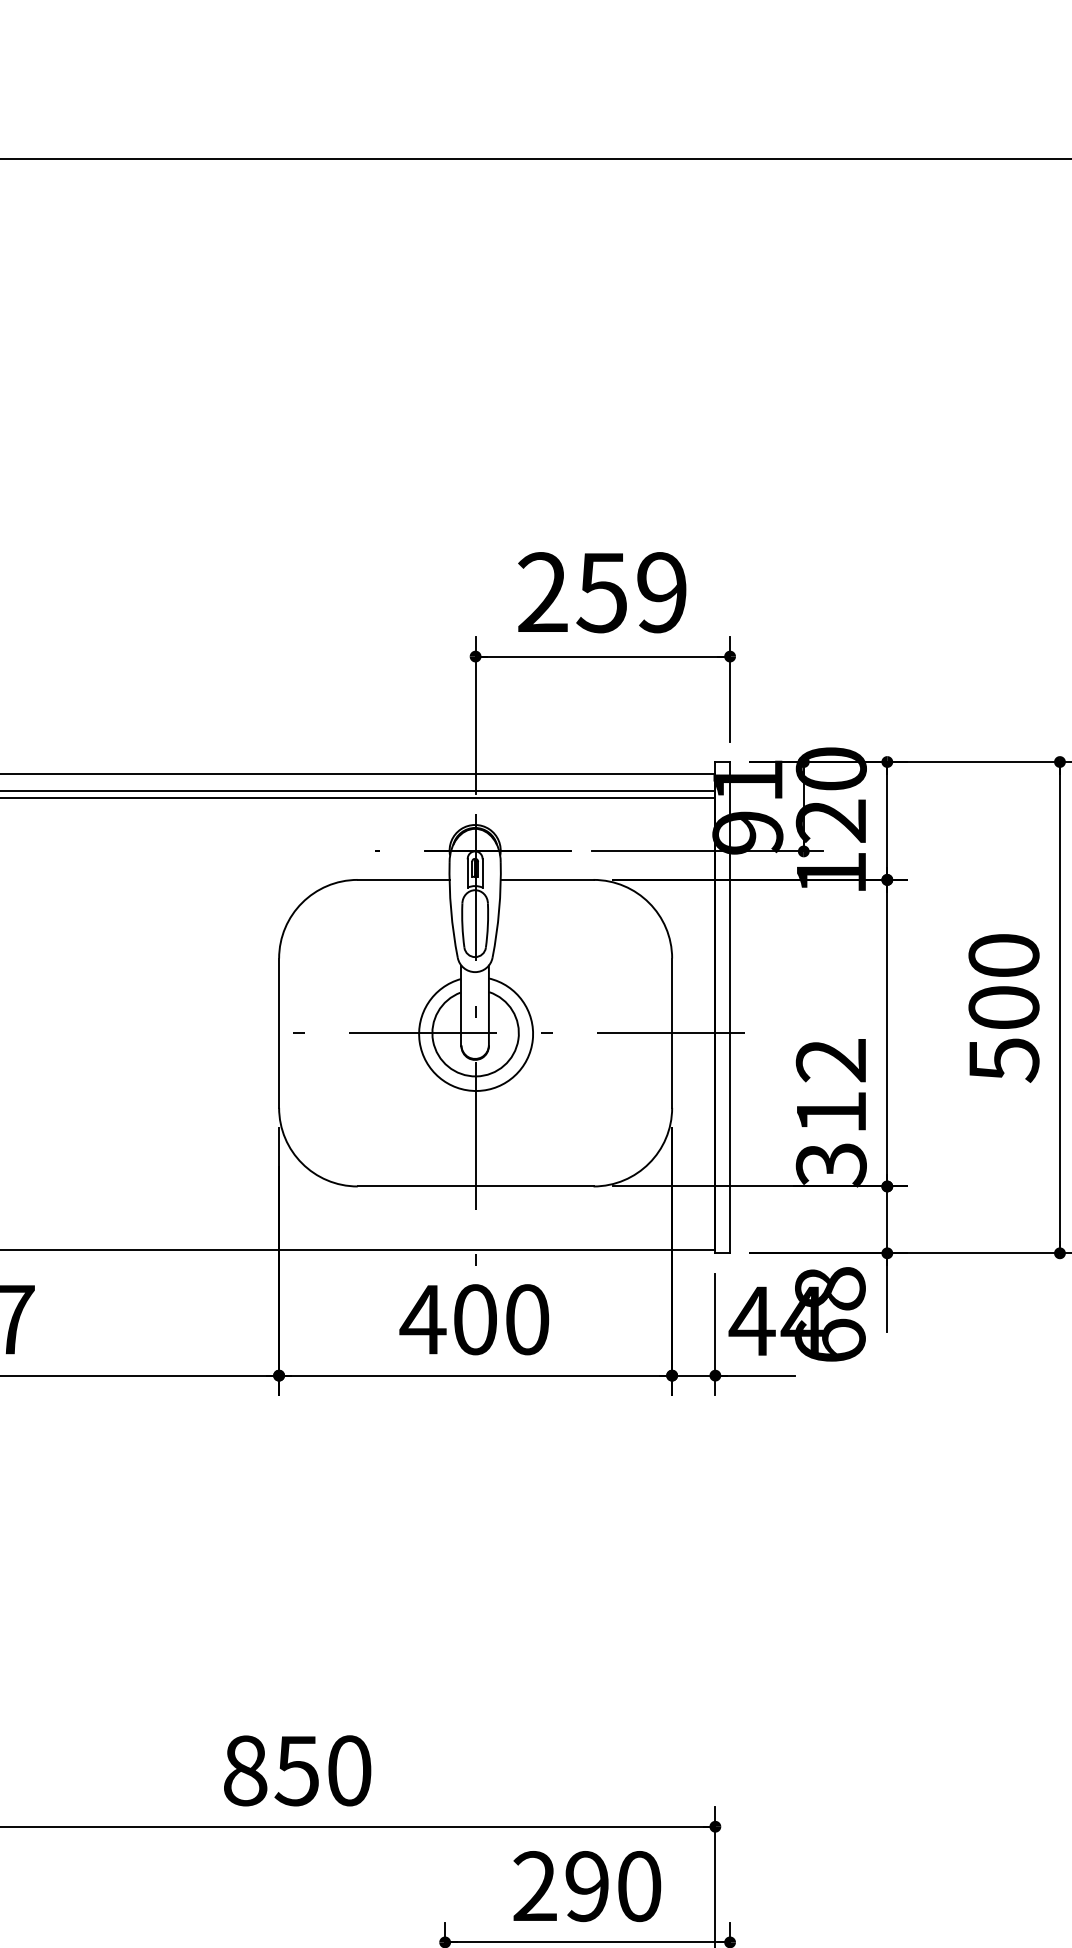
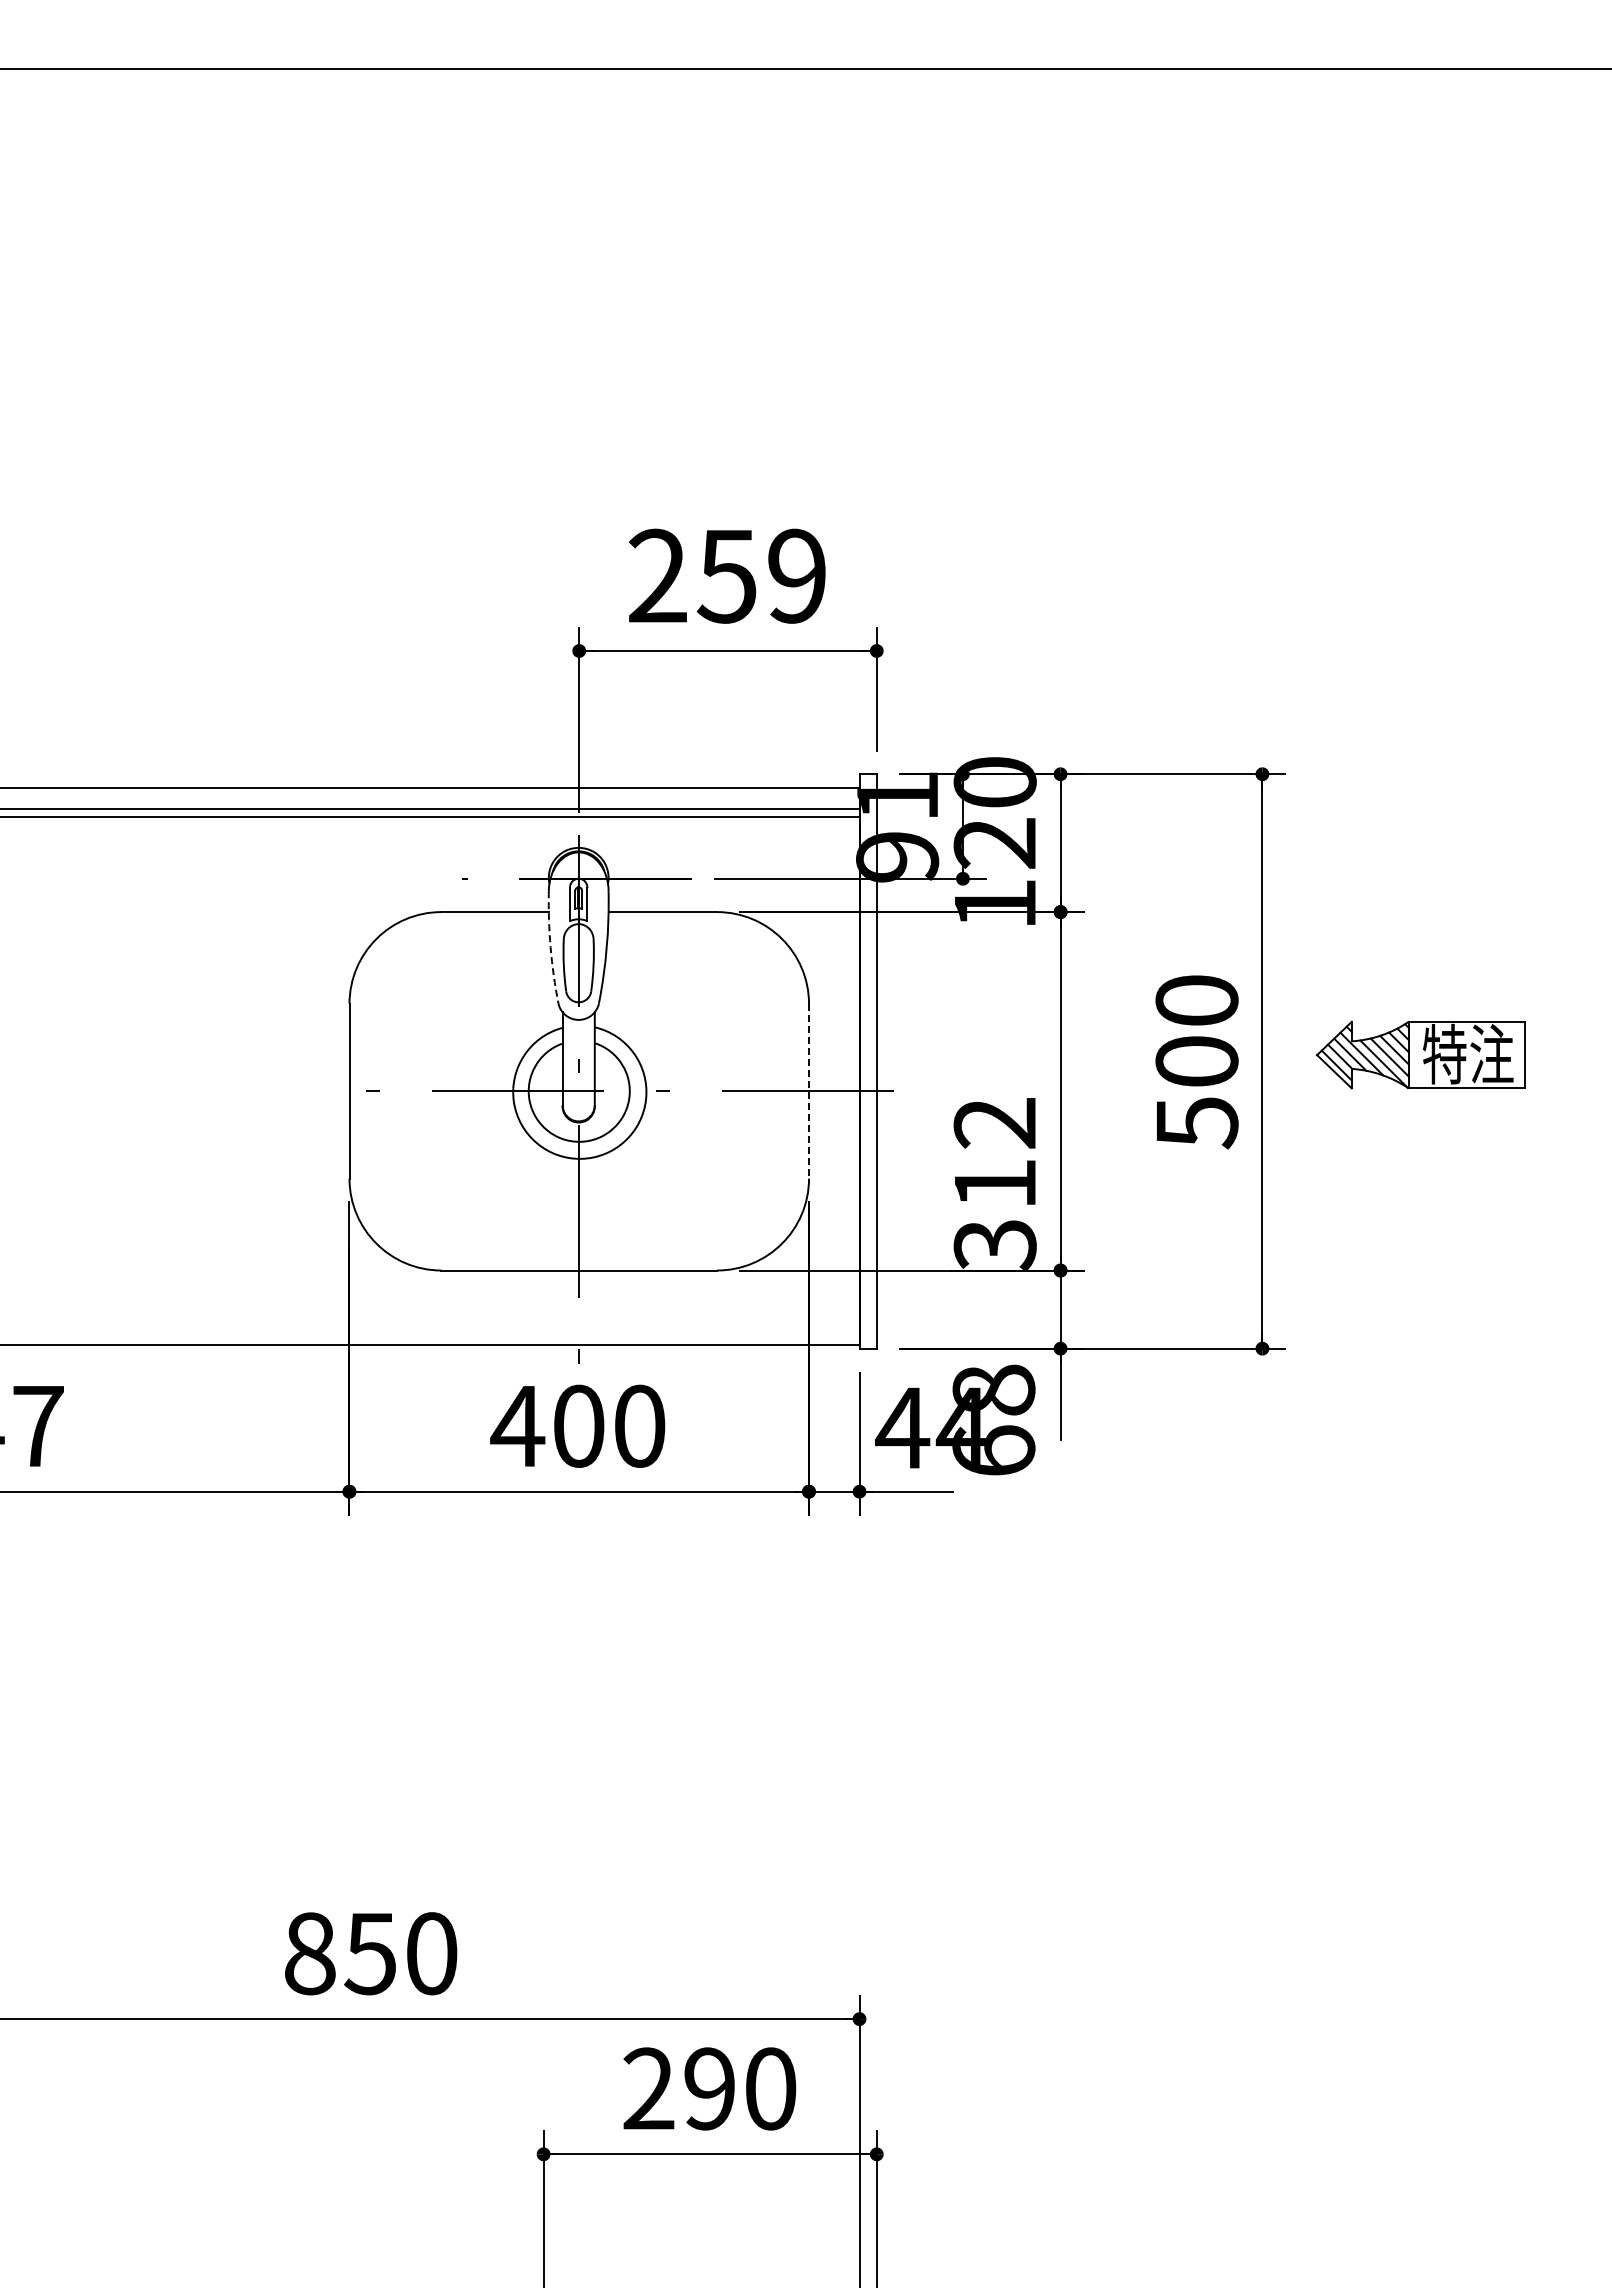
arc: (451, 910) -> (550, 947), solid -> dashed
line: (672, 1033) -> (809, 1091), solid -> dashed

